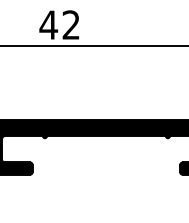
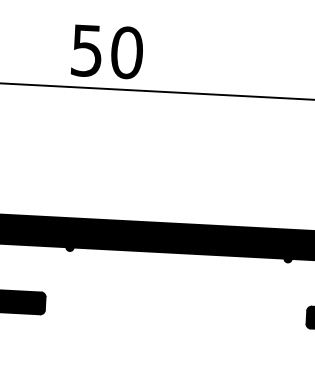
text: (59, 24) -> (106, 50), 42 -> 50

